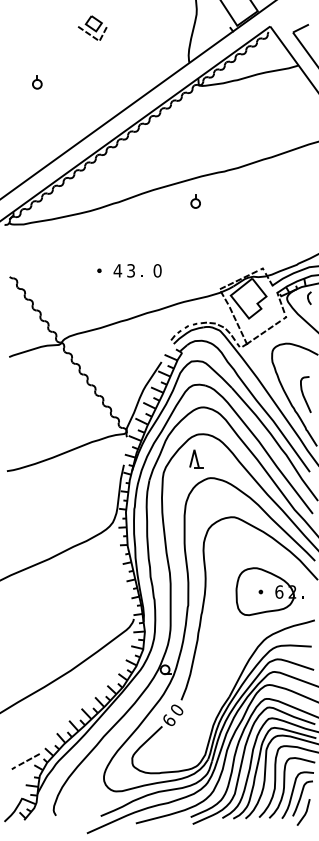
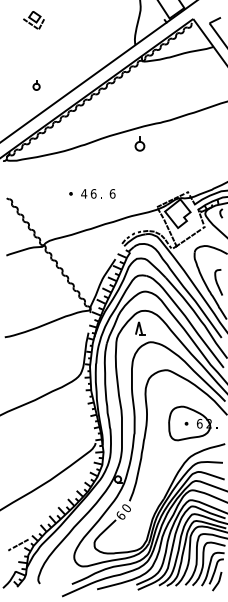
part: (92, 27) -> (33, 19), moved
part: (37, 82) -> (36, 85), moved
part: (195, 201) -> (139, 144), size x1.4
text: (131, 270) -> (93, 193), 3 -> 6
text: (157, 270) -> (112, 193), 0 -> 6

